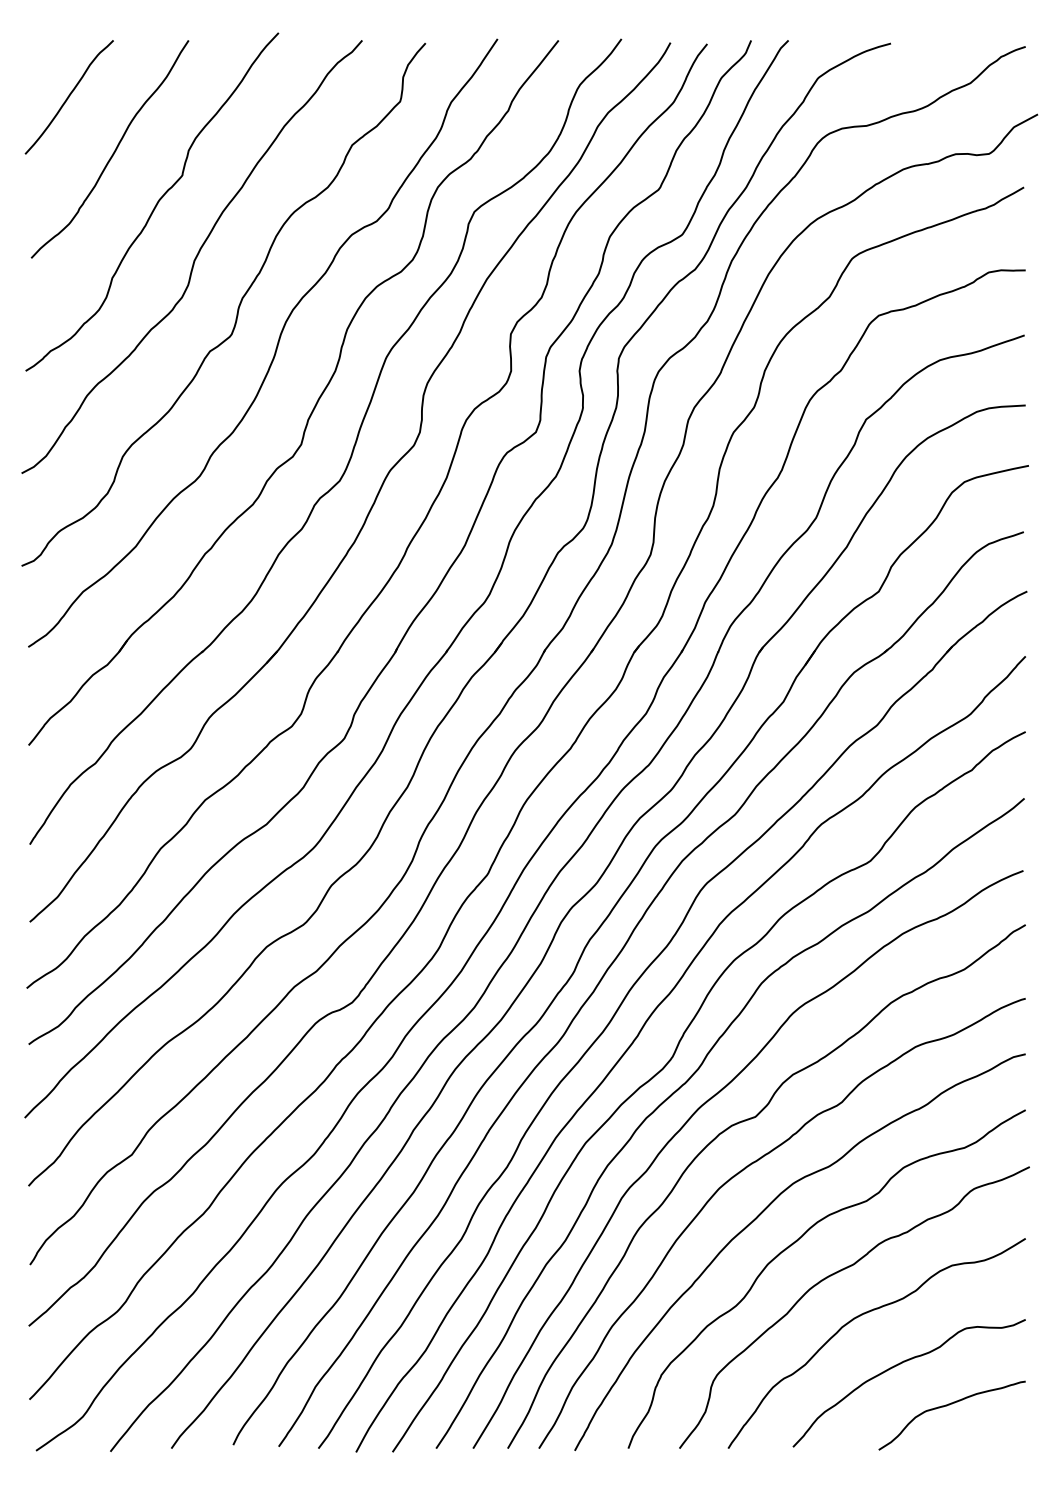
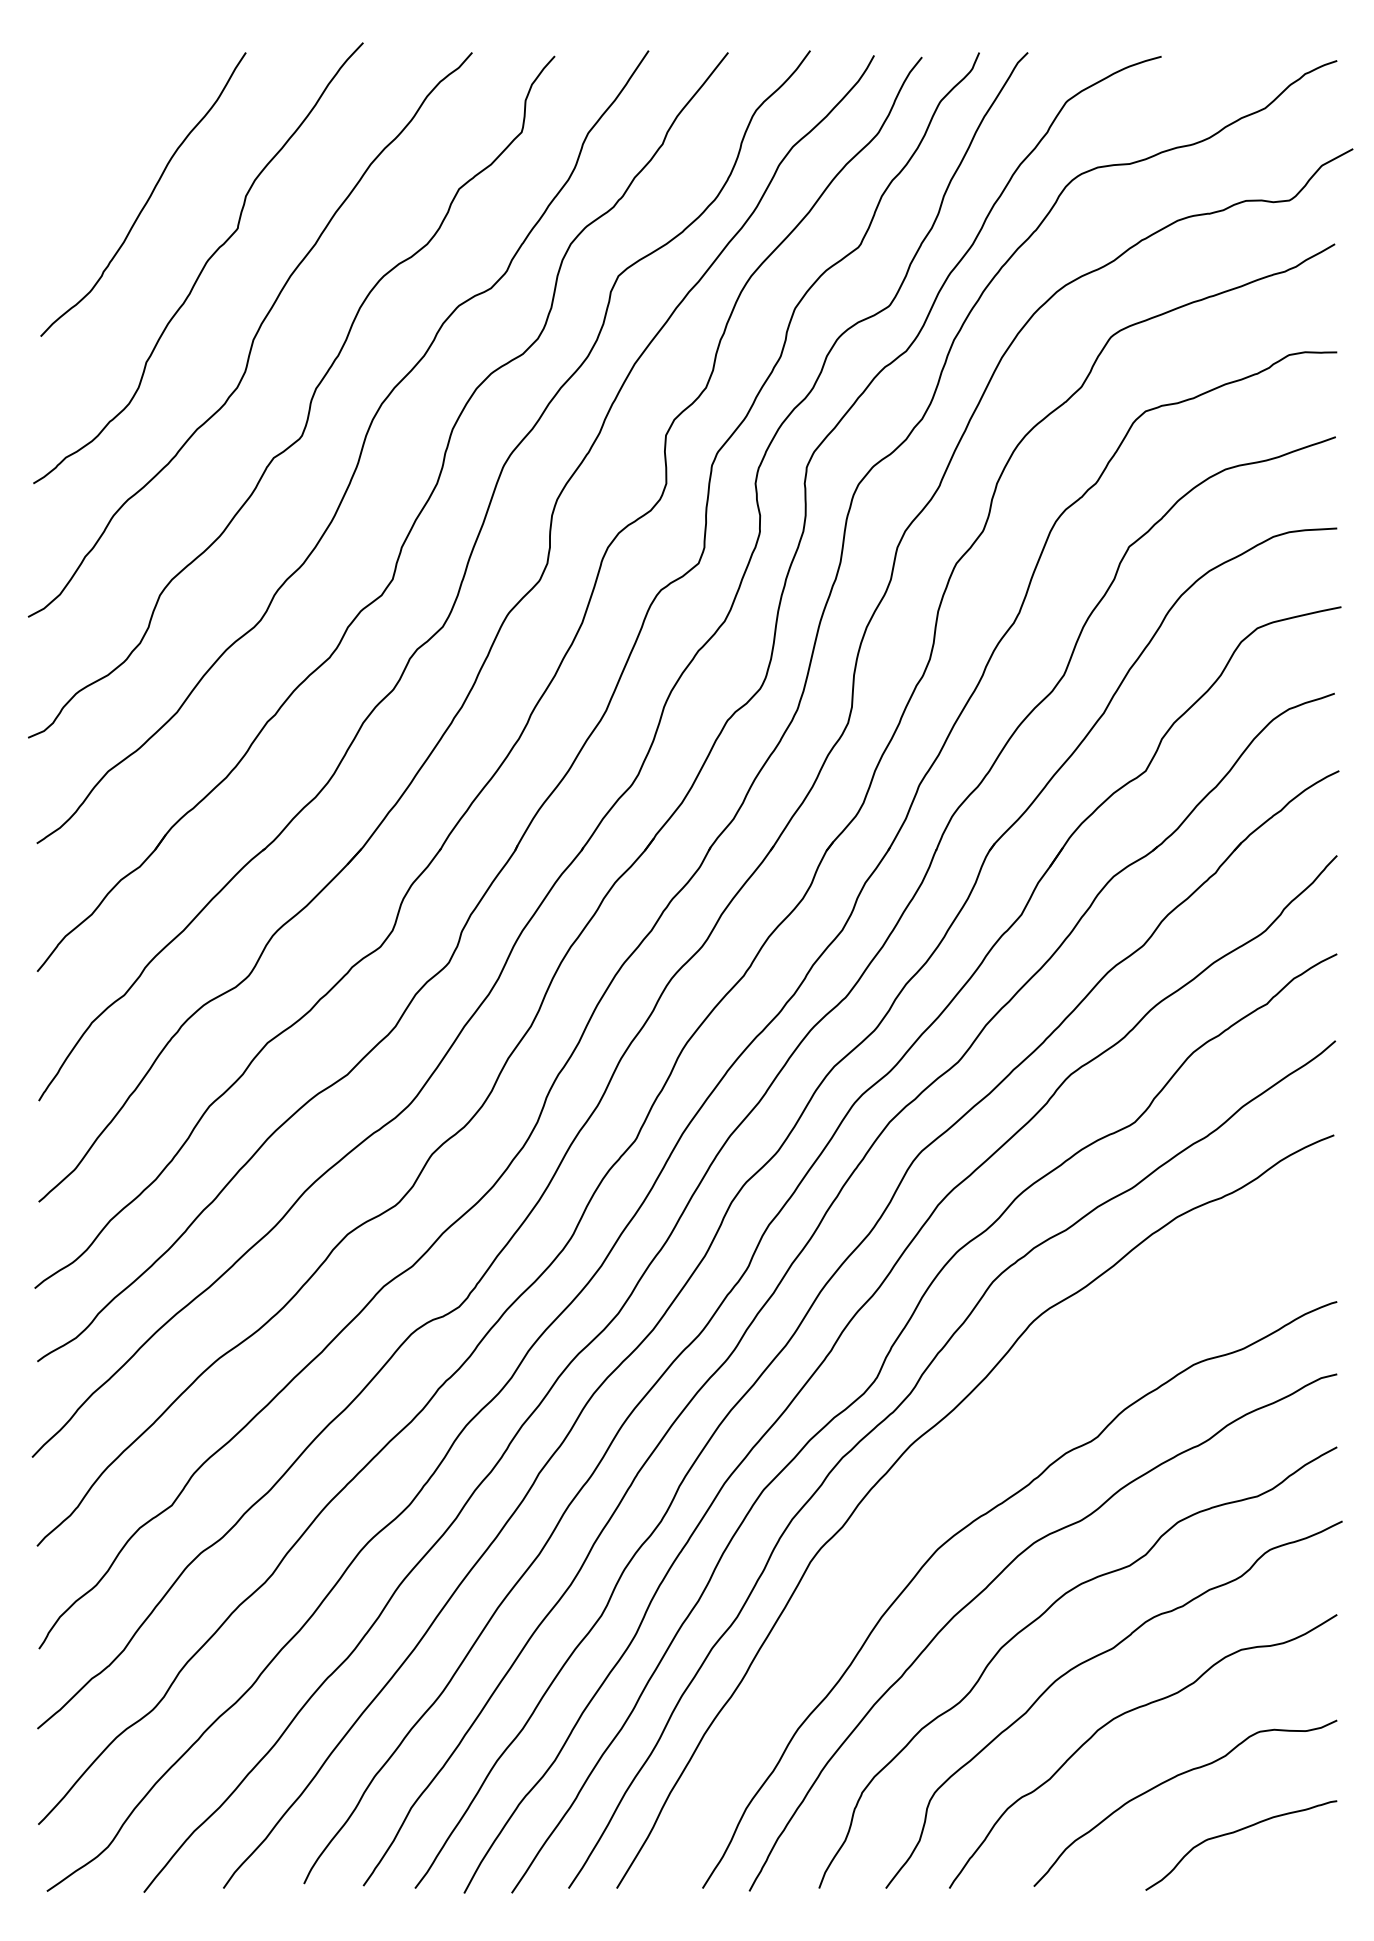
curve: (69, 97) -> (90, 126), removed
curve: (739, 1123) -> (964, 1464), removed

